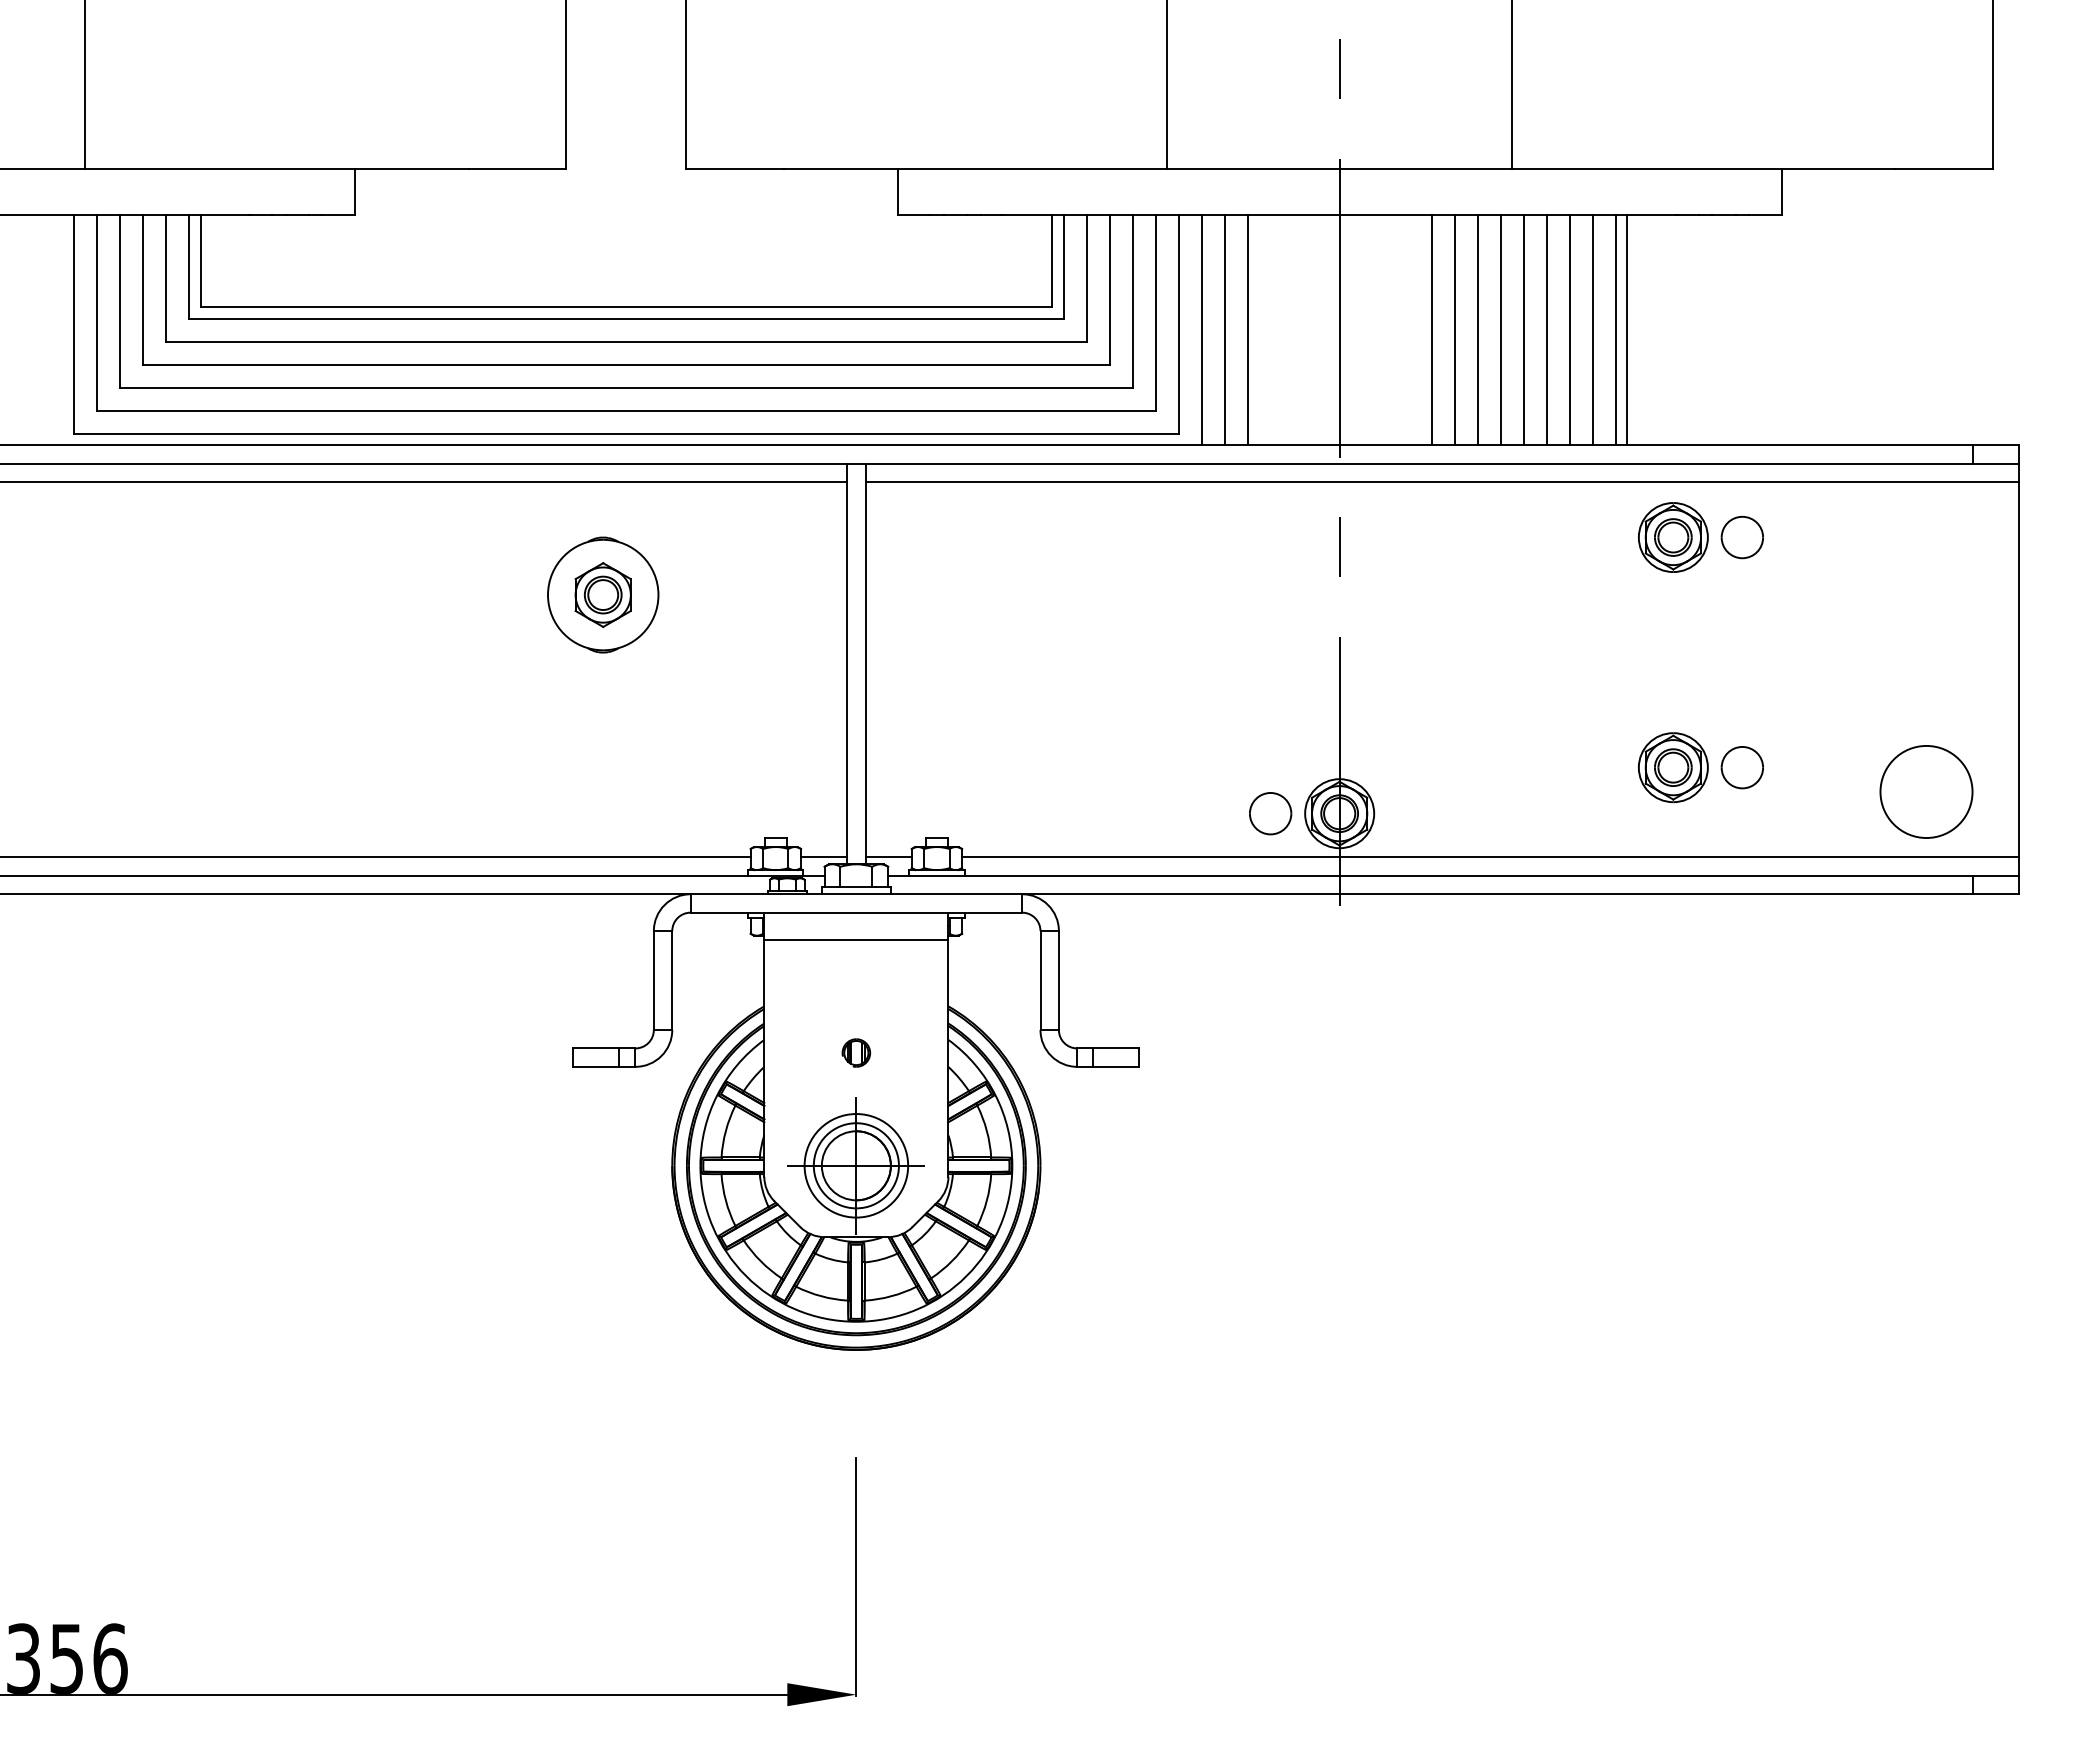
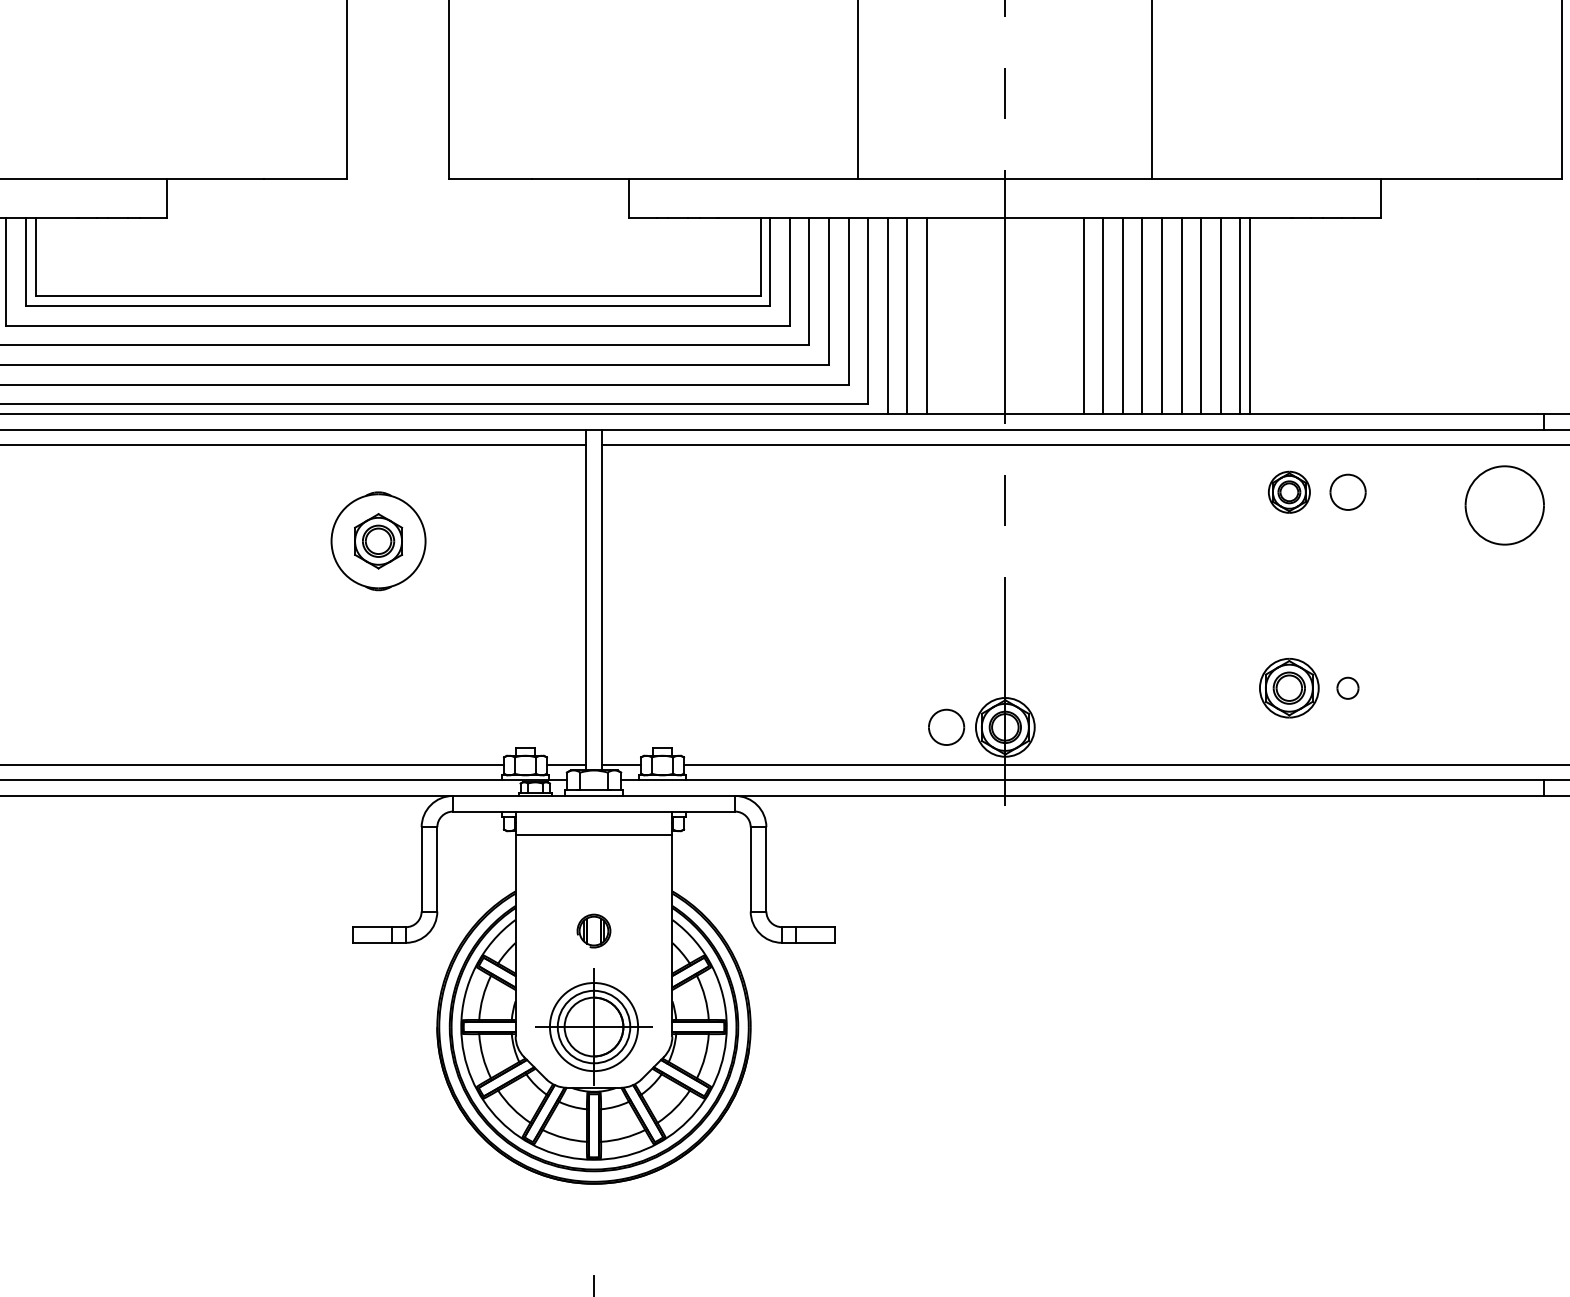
part: (1673, 537) -> (1289, 492), size x0.7
part: (1741, 767) -> (1347, 688), size x0.6
part: (1926, 791) -> (1504, 505), moved
part: (856, 1052) -> (594, 930), size x1.4

